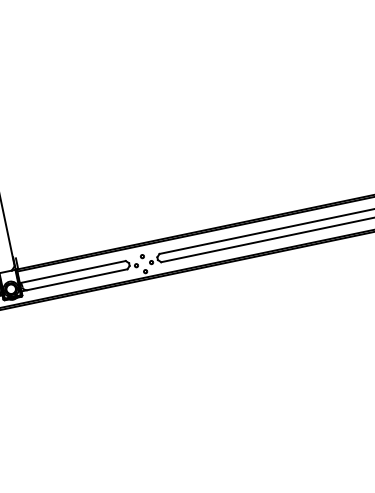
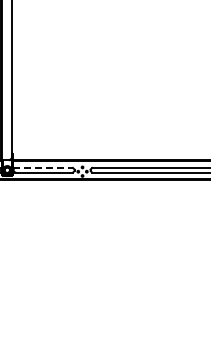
line: (73, 271) -> (43, 167), solid -> dashed

